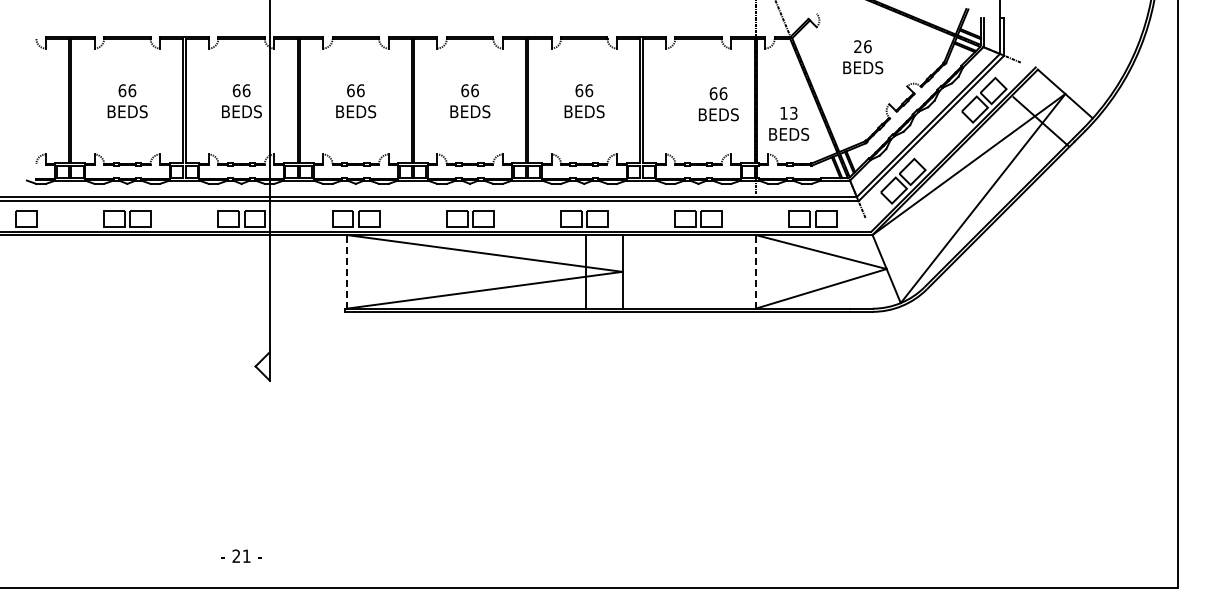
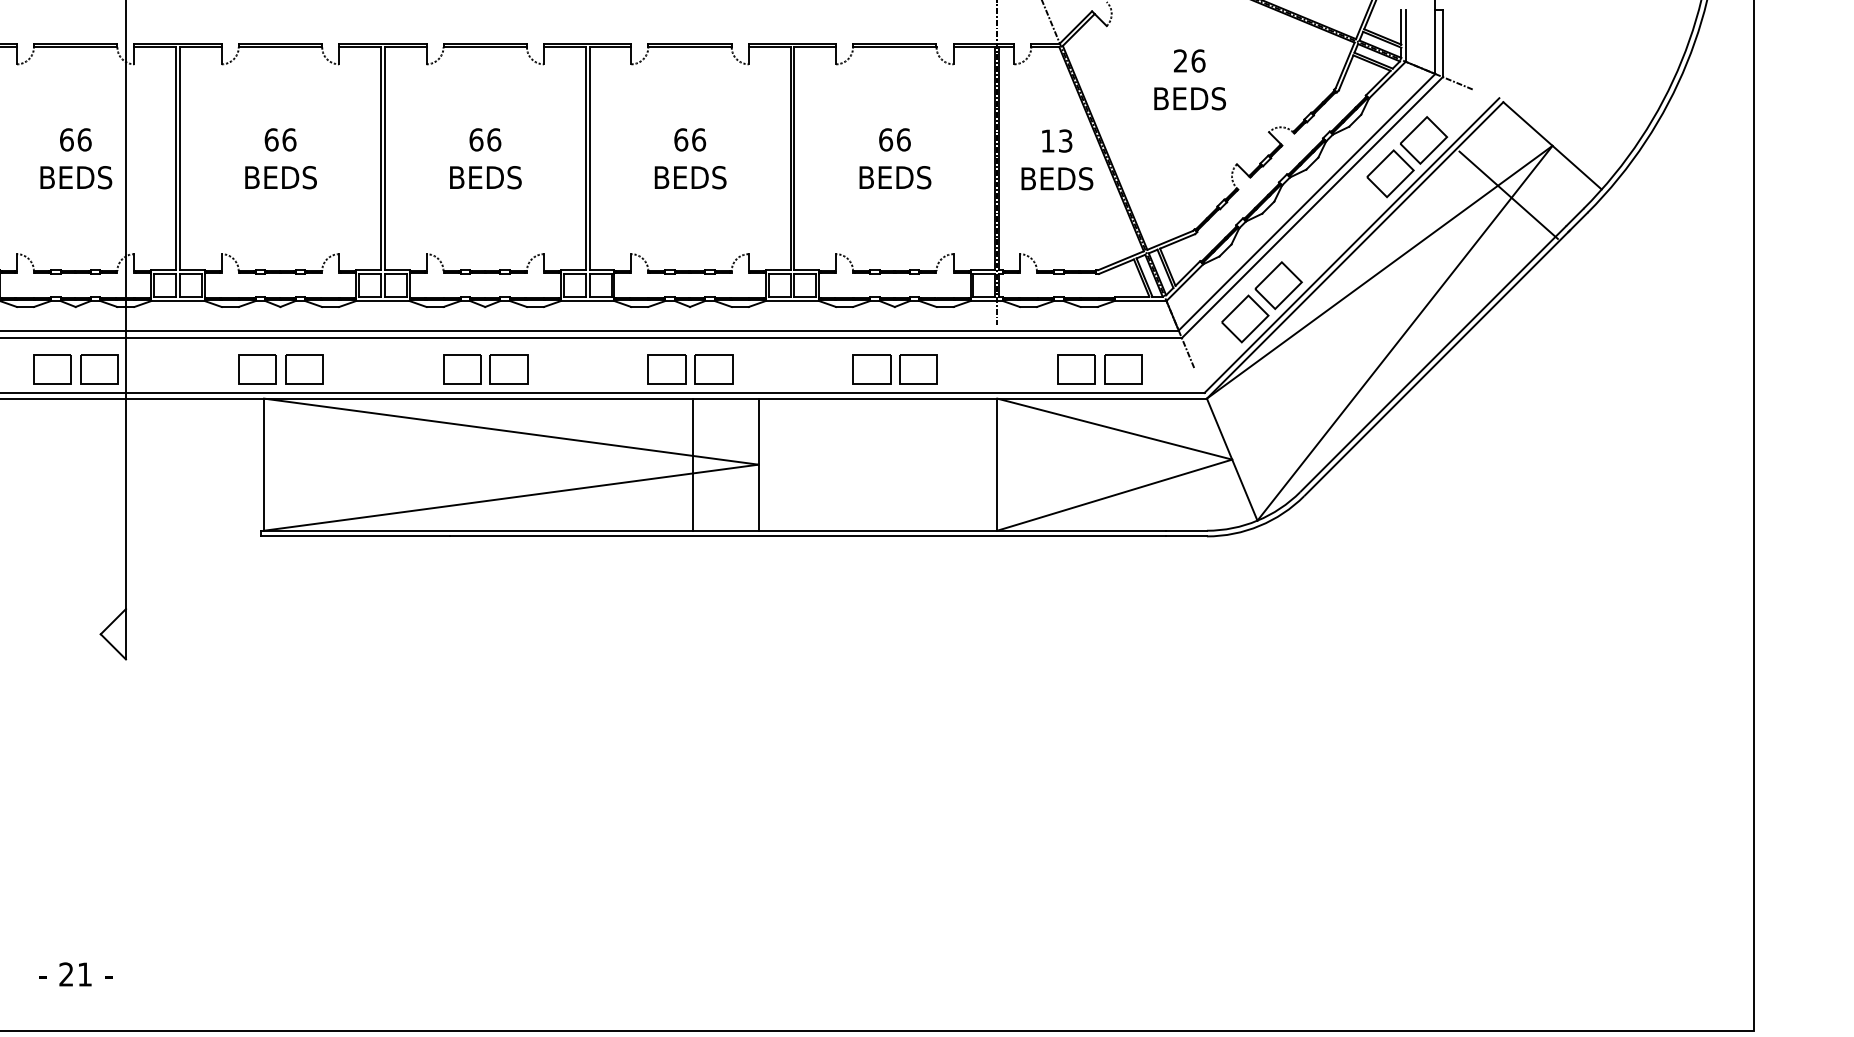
text: (718, 104) -> (894, 159), moved
text: (789, 123) -> (1057, 159), moved
line: (346, 271) -> (263, 464), dashed -> solid
line: (755, 271) -> (997, 464), dashed -> solid

